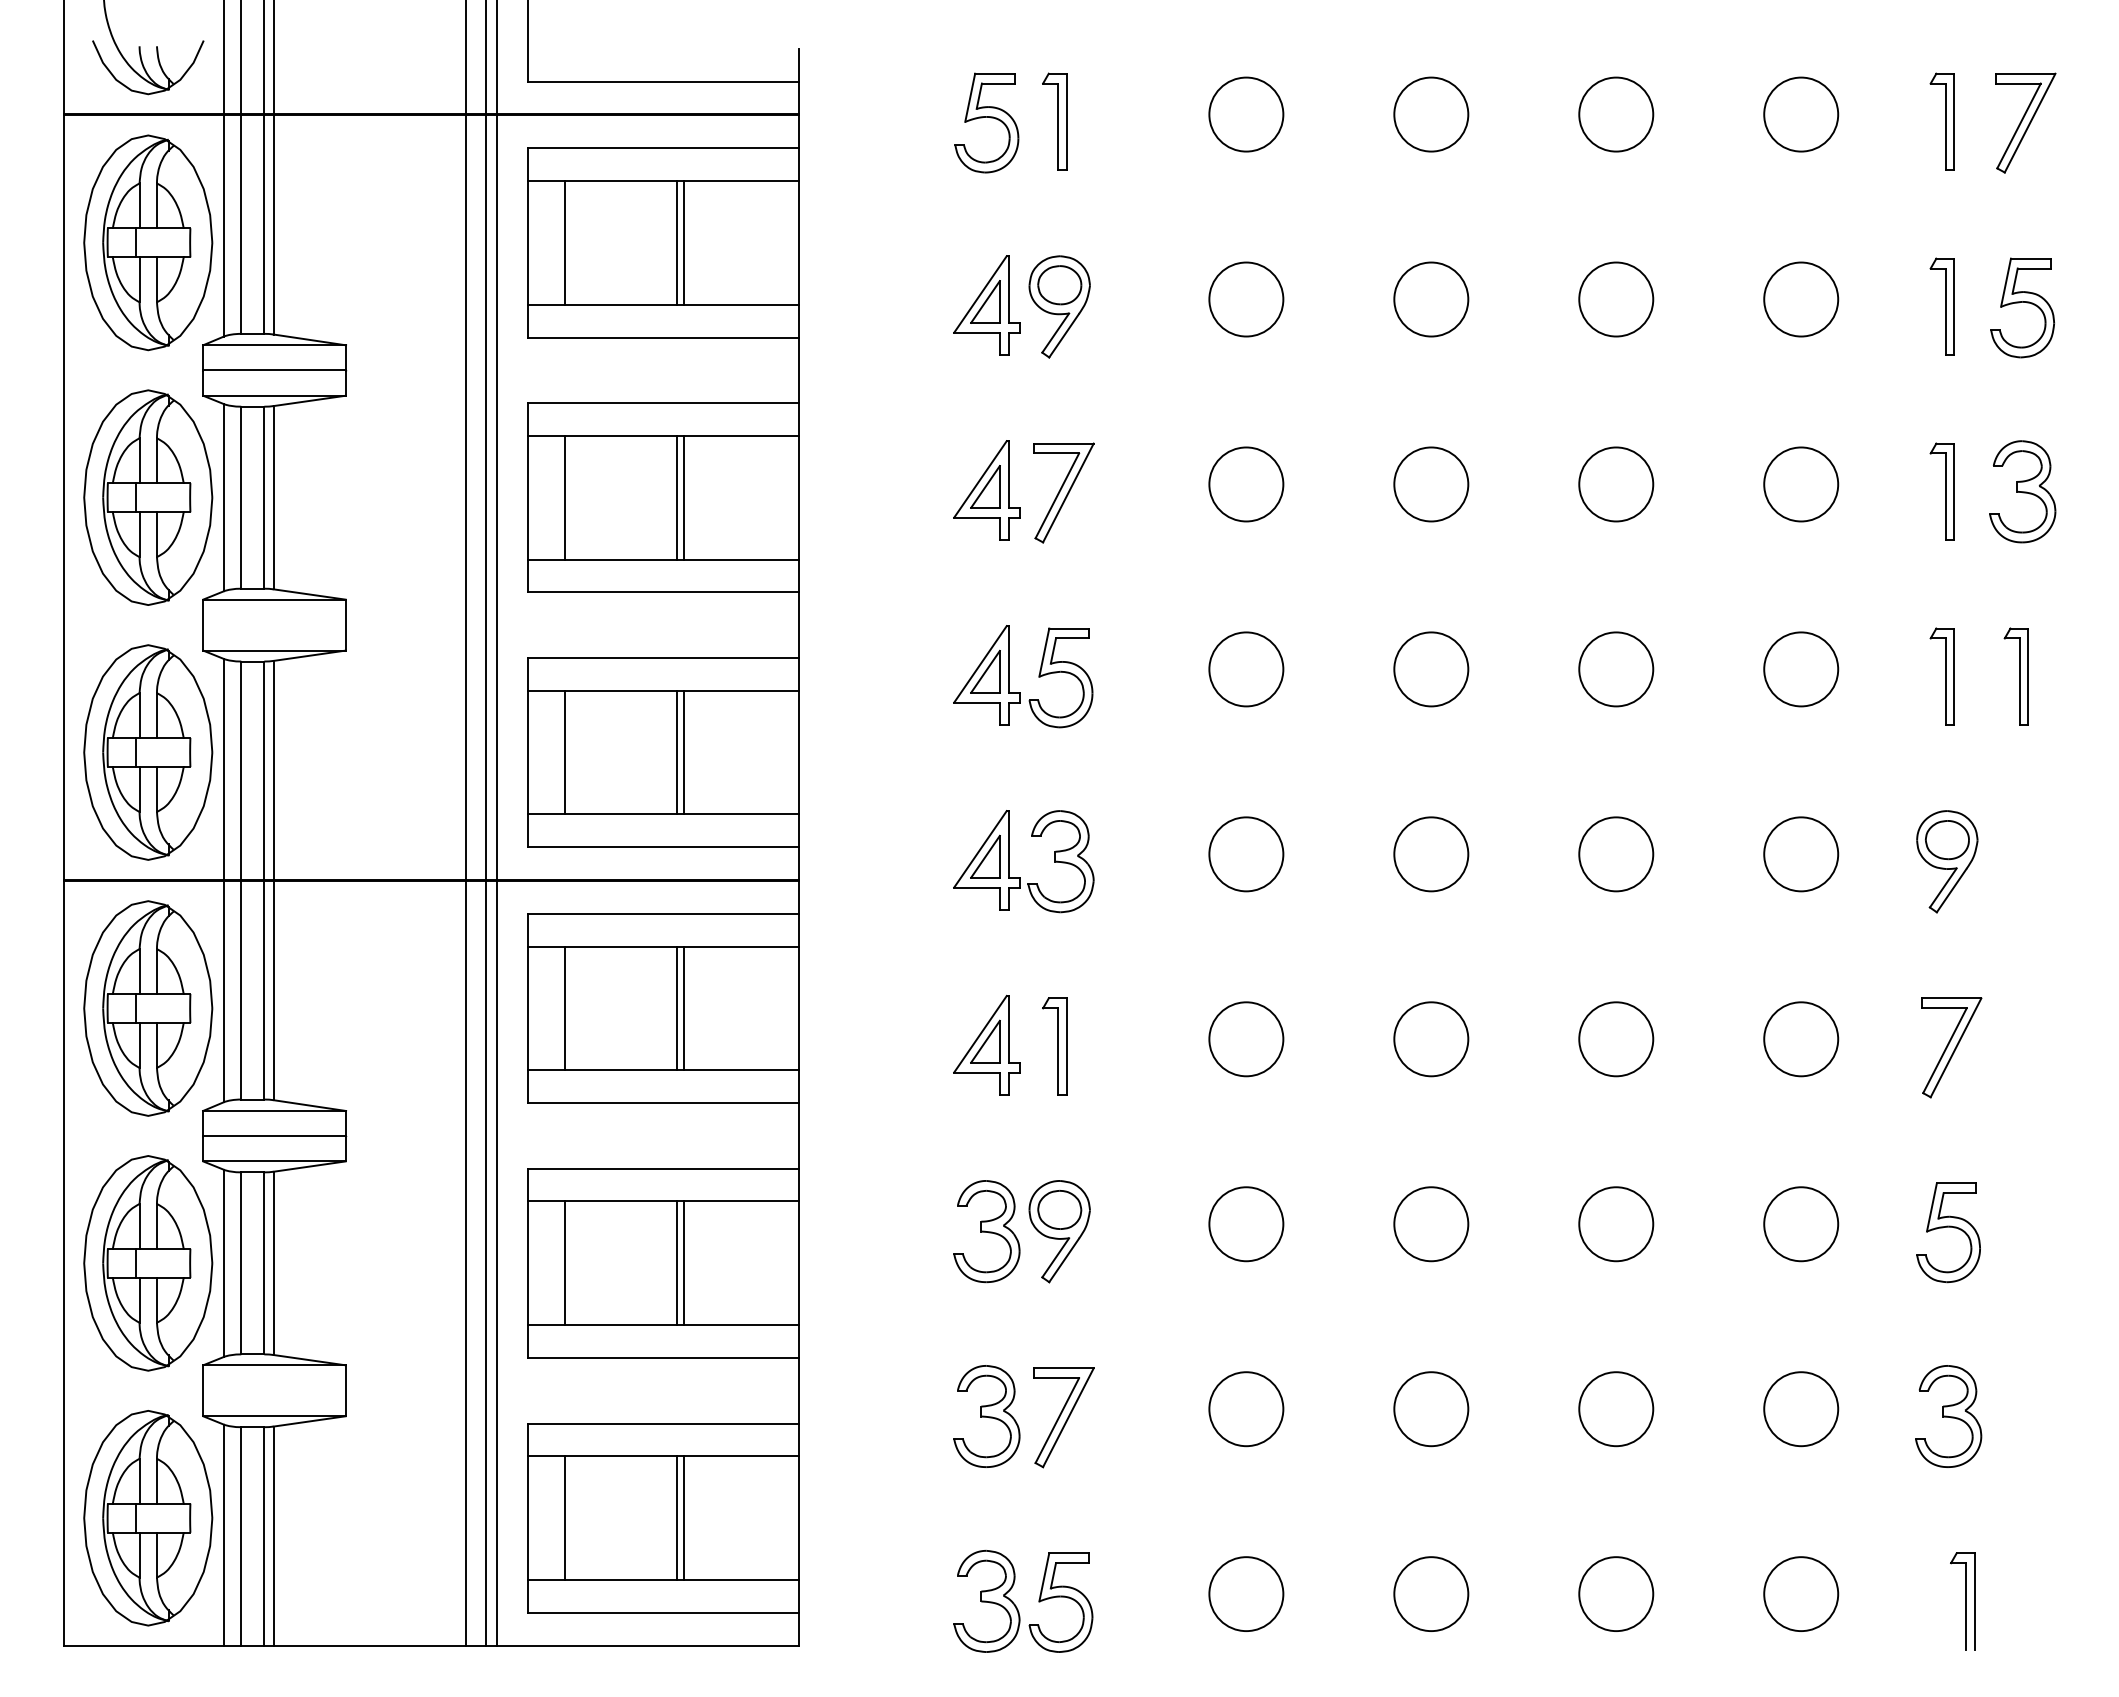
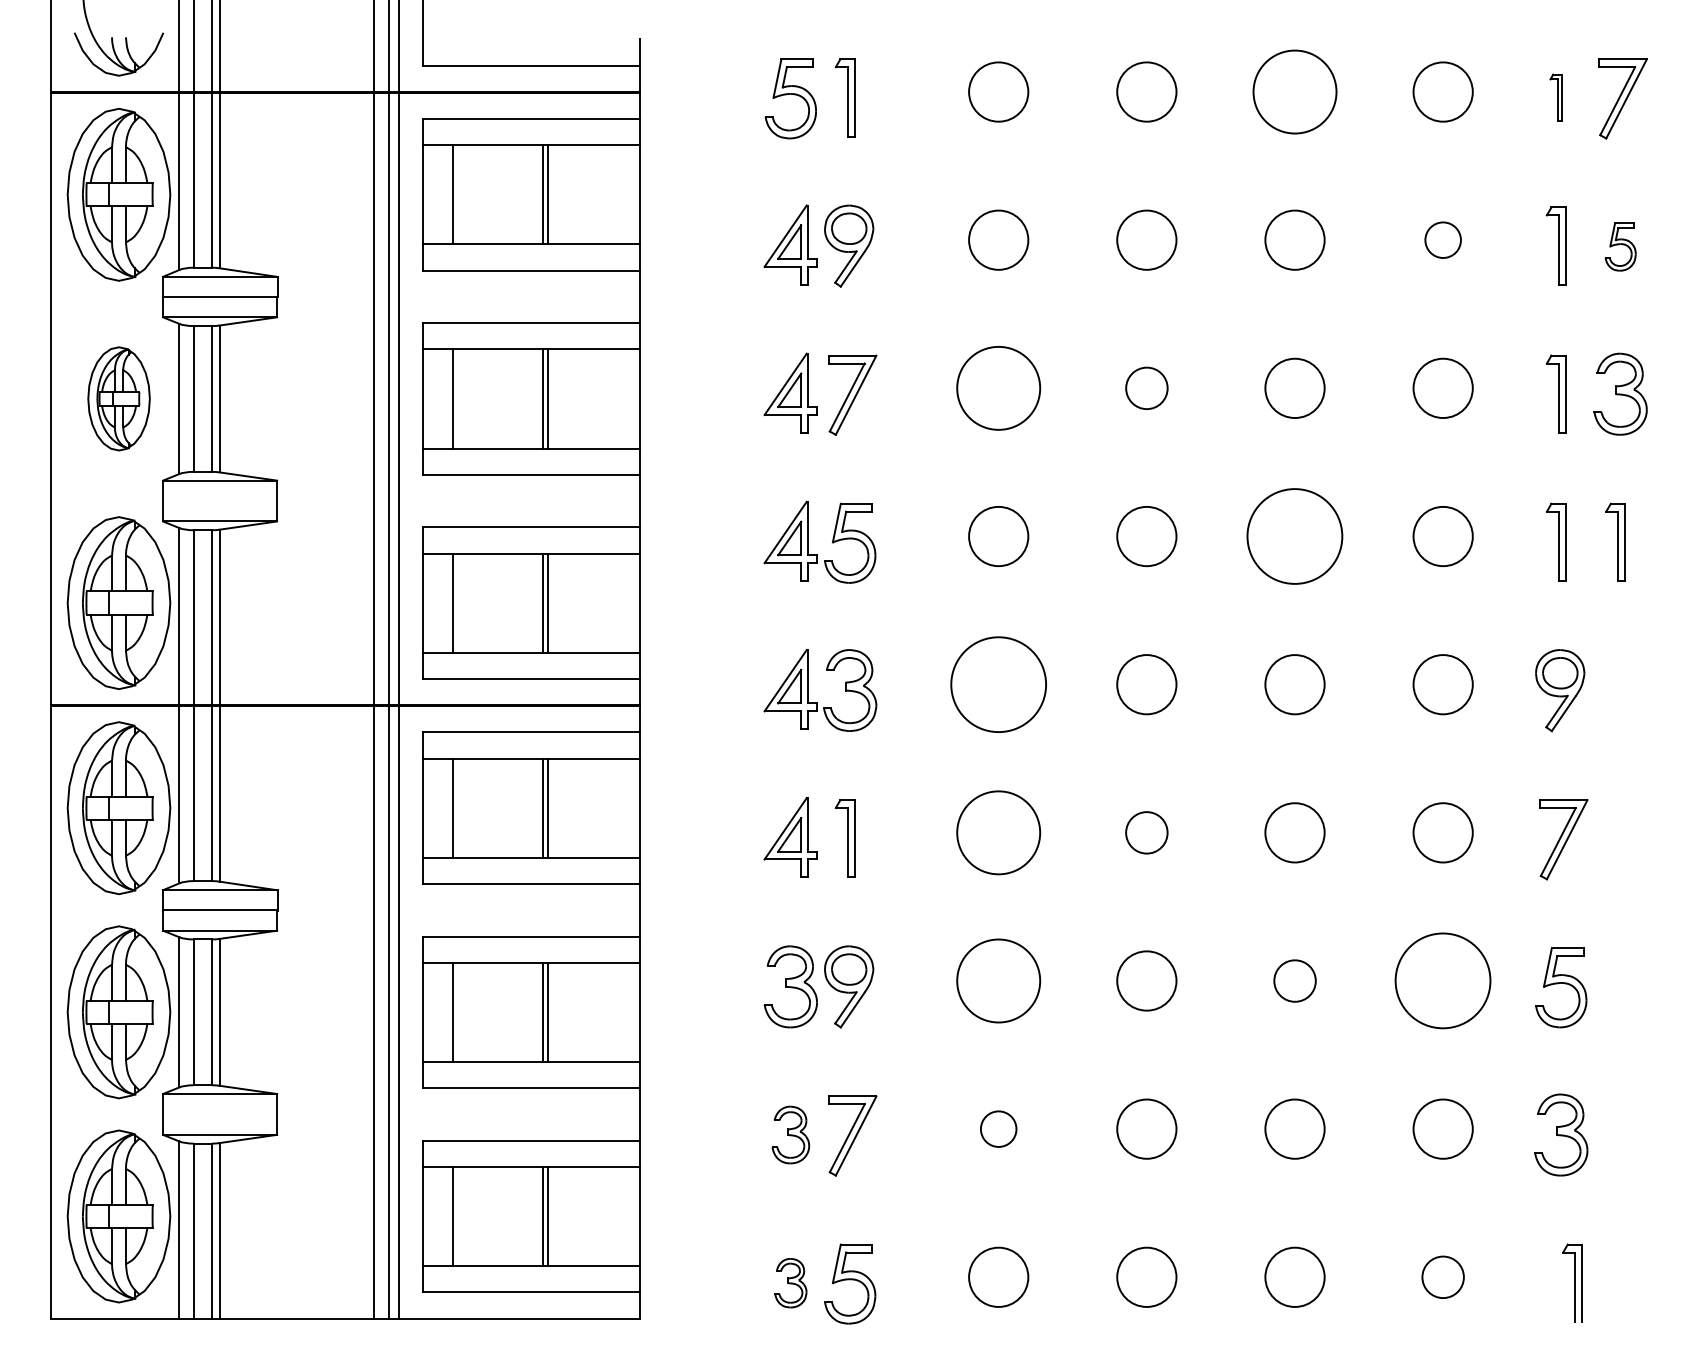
circle: (1616, 114) -> (1295, 91), size x1.4
part: (1941, 121) -> (1555, 97), size x0.6
circle: (1801, 299) -> (1443, 240), size x0.6
part: (2022, 307) -> (1620, 246), size x0.6
circle: (1246, 484) -> (998, 388), size x1.4
circle: (1431, 484) -> (1147, 388), size x0.7
part: (148, 497) -> (119, 398), size x0.6
circle: (1616, 669) -> (1295, 536), size x1.6
circle: (1246, 854) -> (998, 684), size x1.6
circle: (1246, 1039) -> (998, 833), size x1.4
circle: (1431, 1039) -> (1147, 833), size x0.7
circle: (1246, 1224) -> (998, 981), size x1.4
circle: (1616, 1224) -> (1295, 981), size x0.7
circle: (1801, 1224) -> (1443, 981), size x1.6
circle: (1246, 1409) -> (998, 1129), size x0.6
part: (986, 1416) -> (790, 1135), size x0.7
circle: (1801, 1594) -> (1443, 1277), size x0.7
part: (986, 1601) -> (790, 1283), size x0.6

